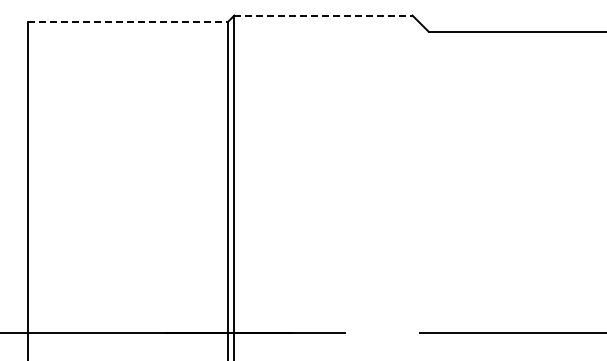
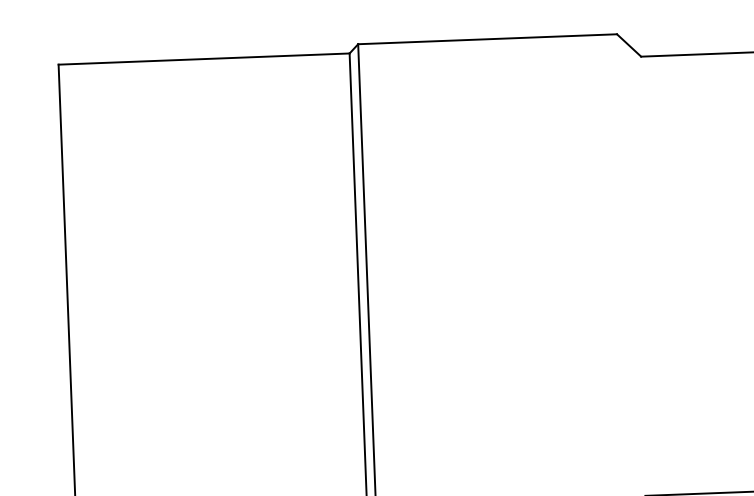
line: (323, 15) -> (487, 39), dashed -> solid
line: (128, 21) -> (204, 58), dashed -> solid

